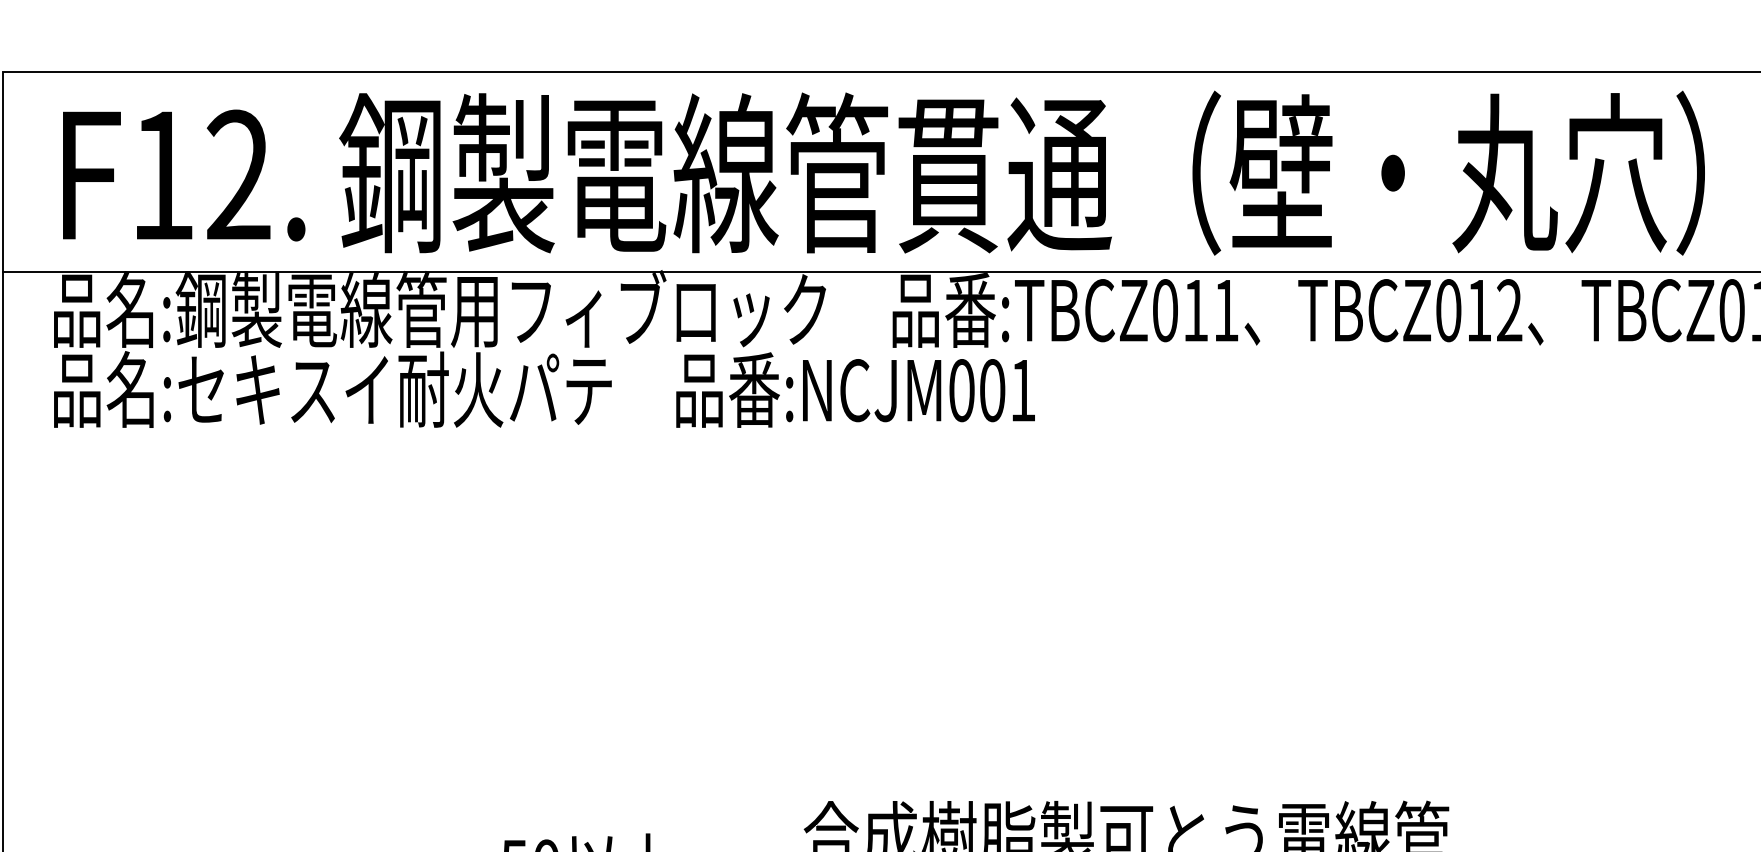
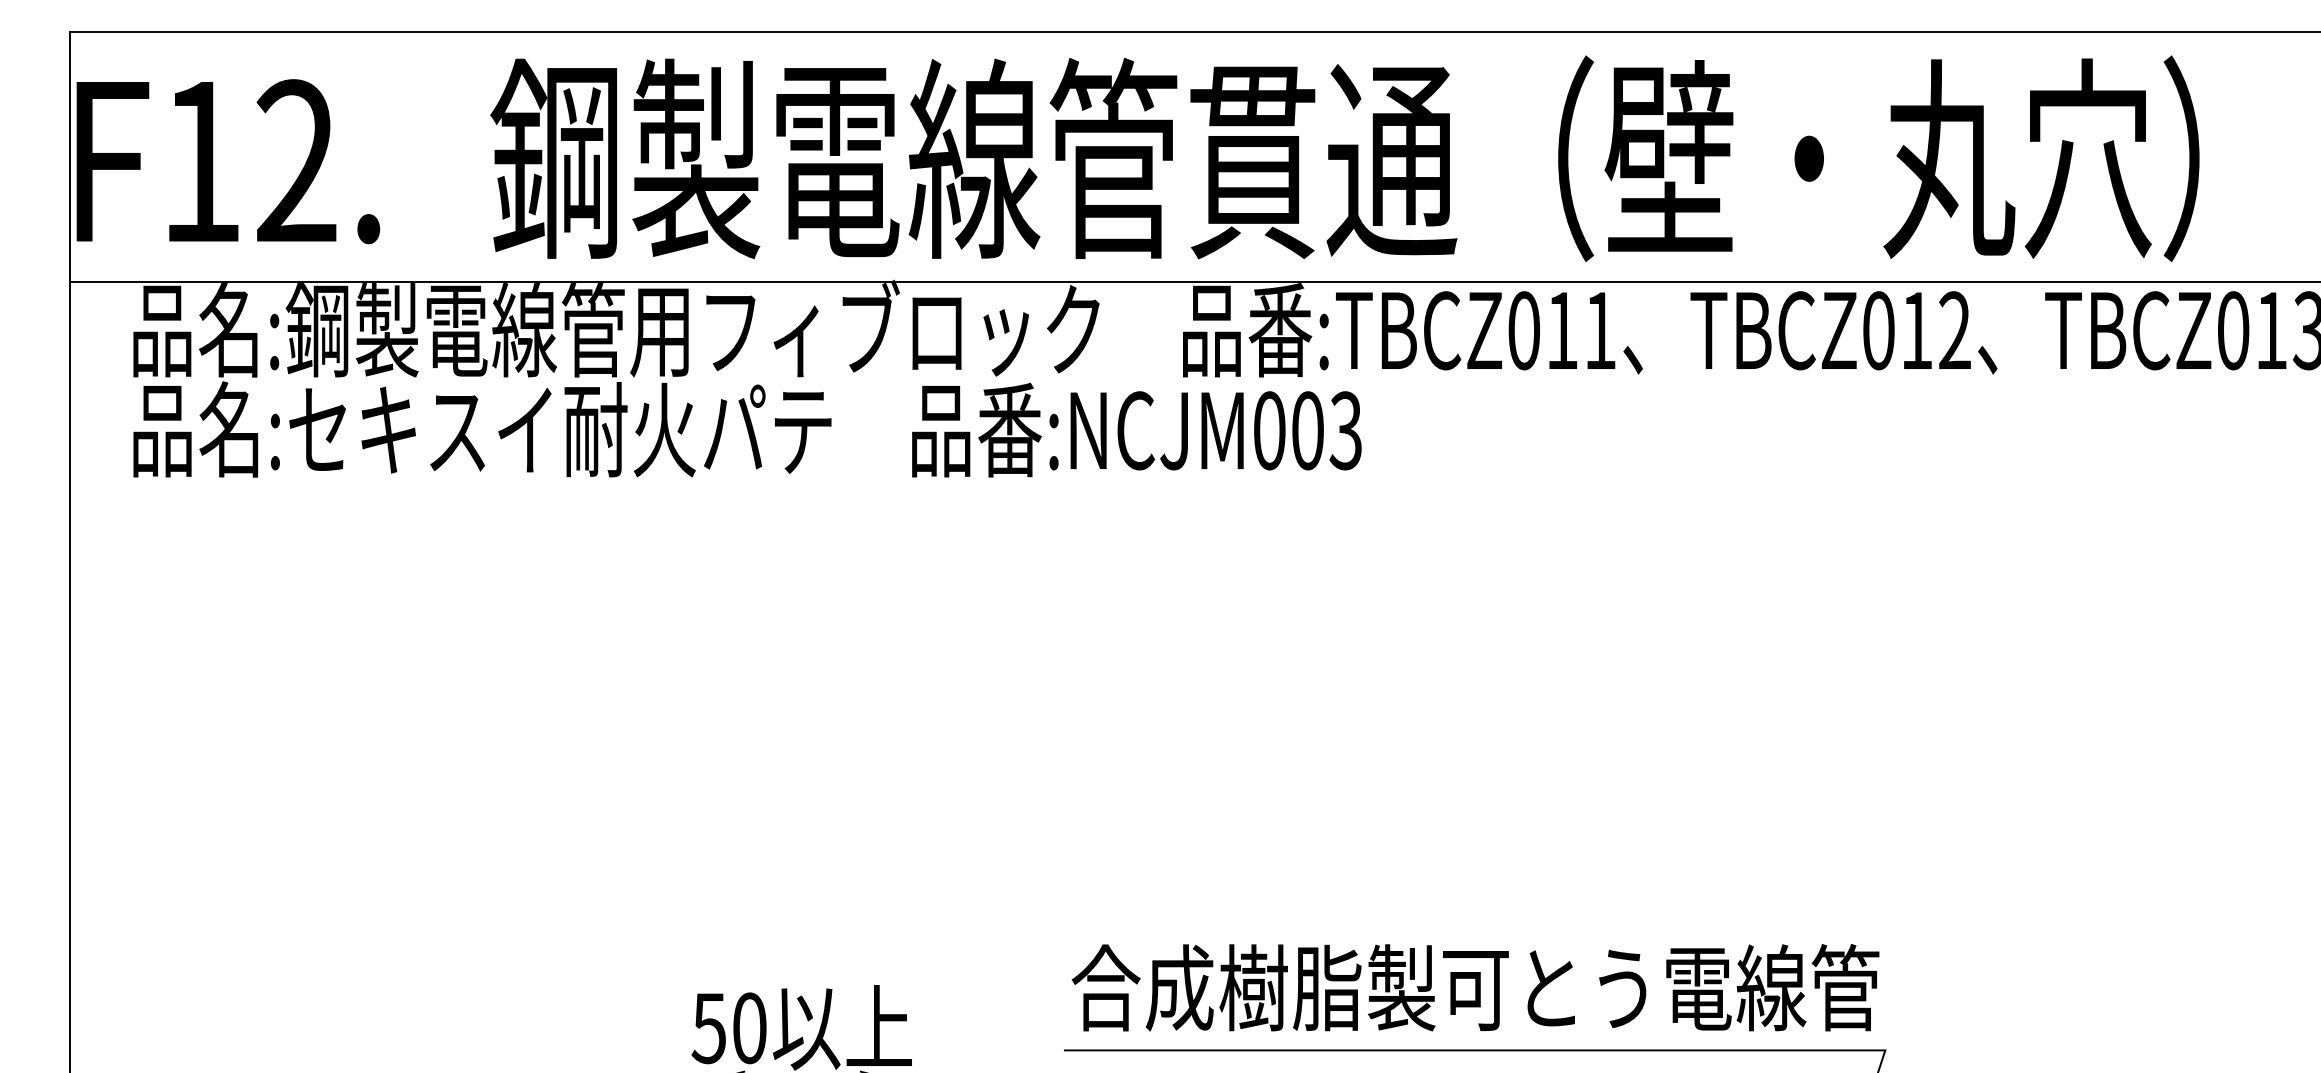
text: (184, 175) -> (228, 161), moved
text: (1022, 390) -> (1345, 430), :NCJM001 -> :NCJM003

